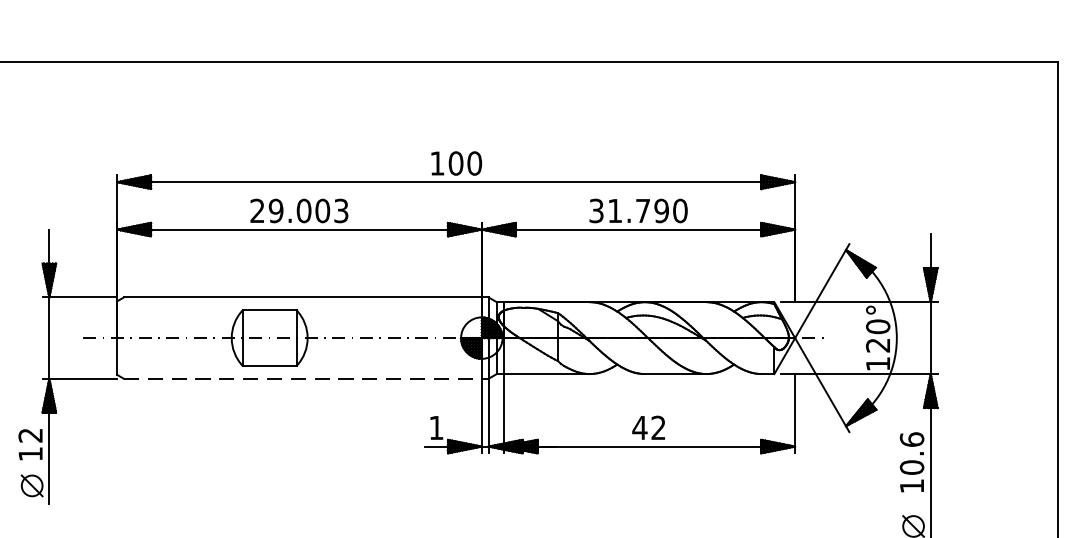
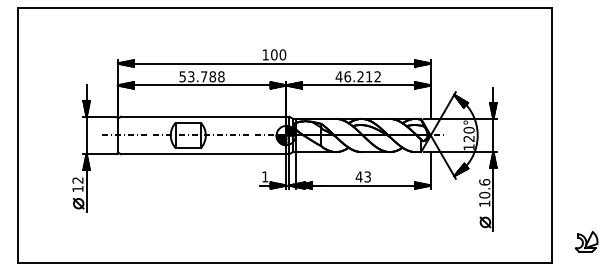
text: (298, 210) -> (201, 76), 29.003 -> 53.788
text: (638, 210) -> (358, 76), 31.790 -> 46.212
line: (302, 379) -> (203, 154), dashed -> solid
text: (657, 429) -> (367, 177), 42 -> 43

